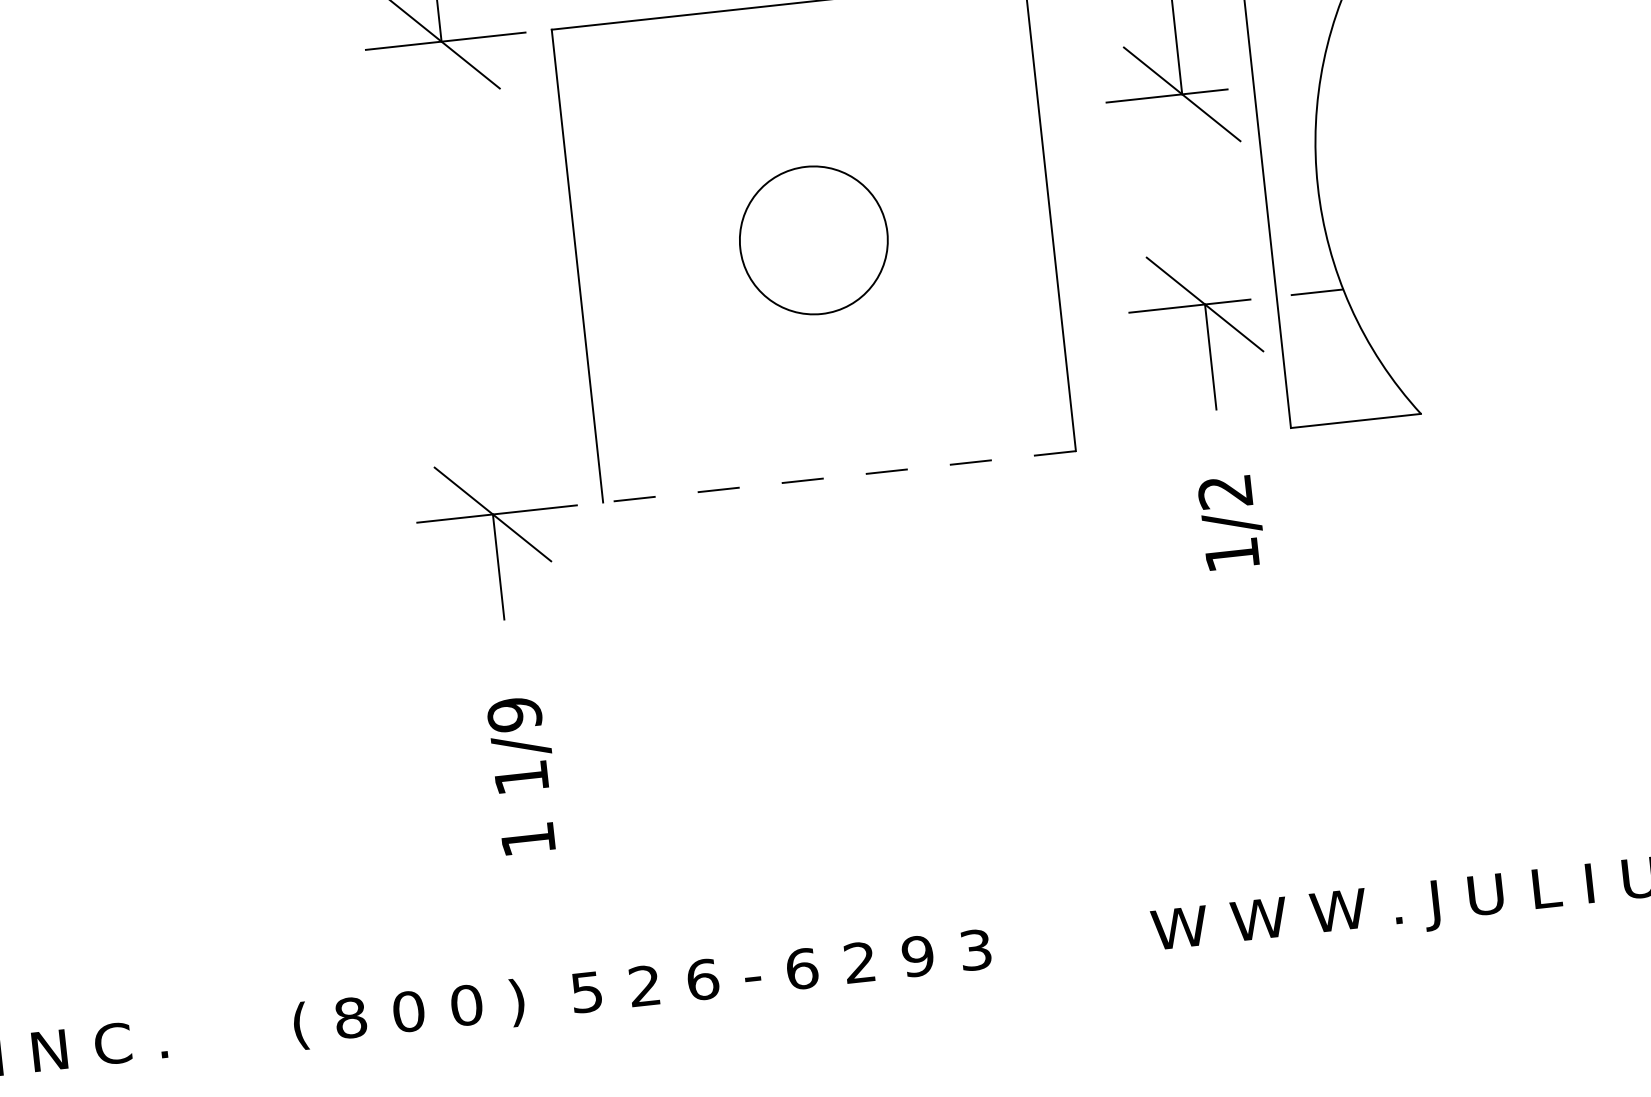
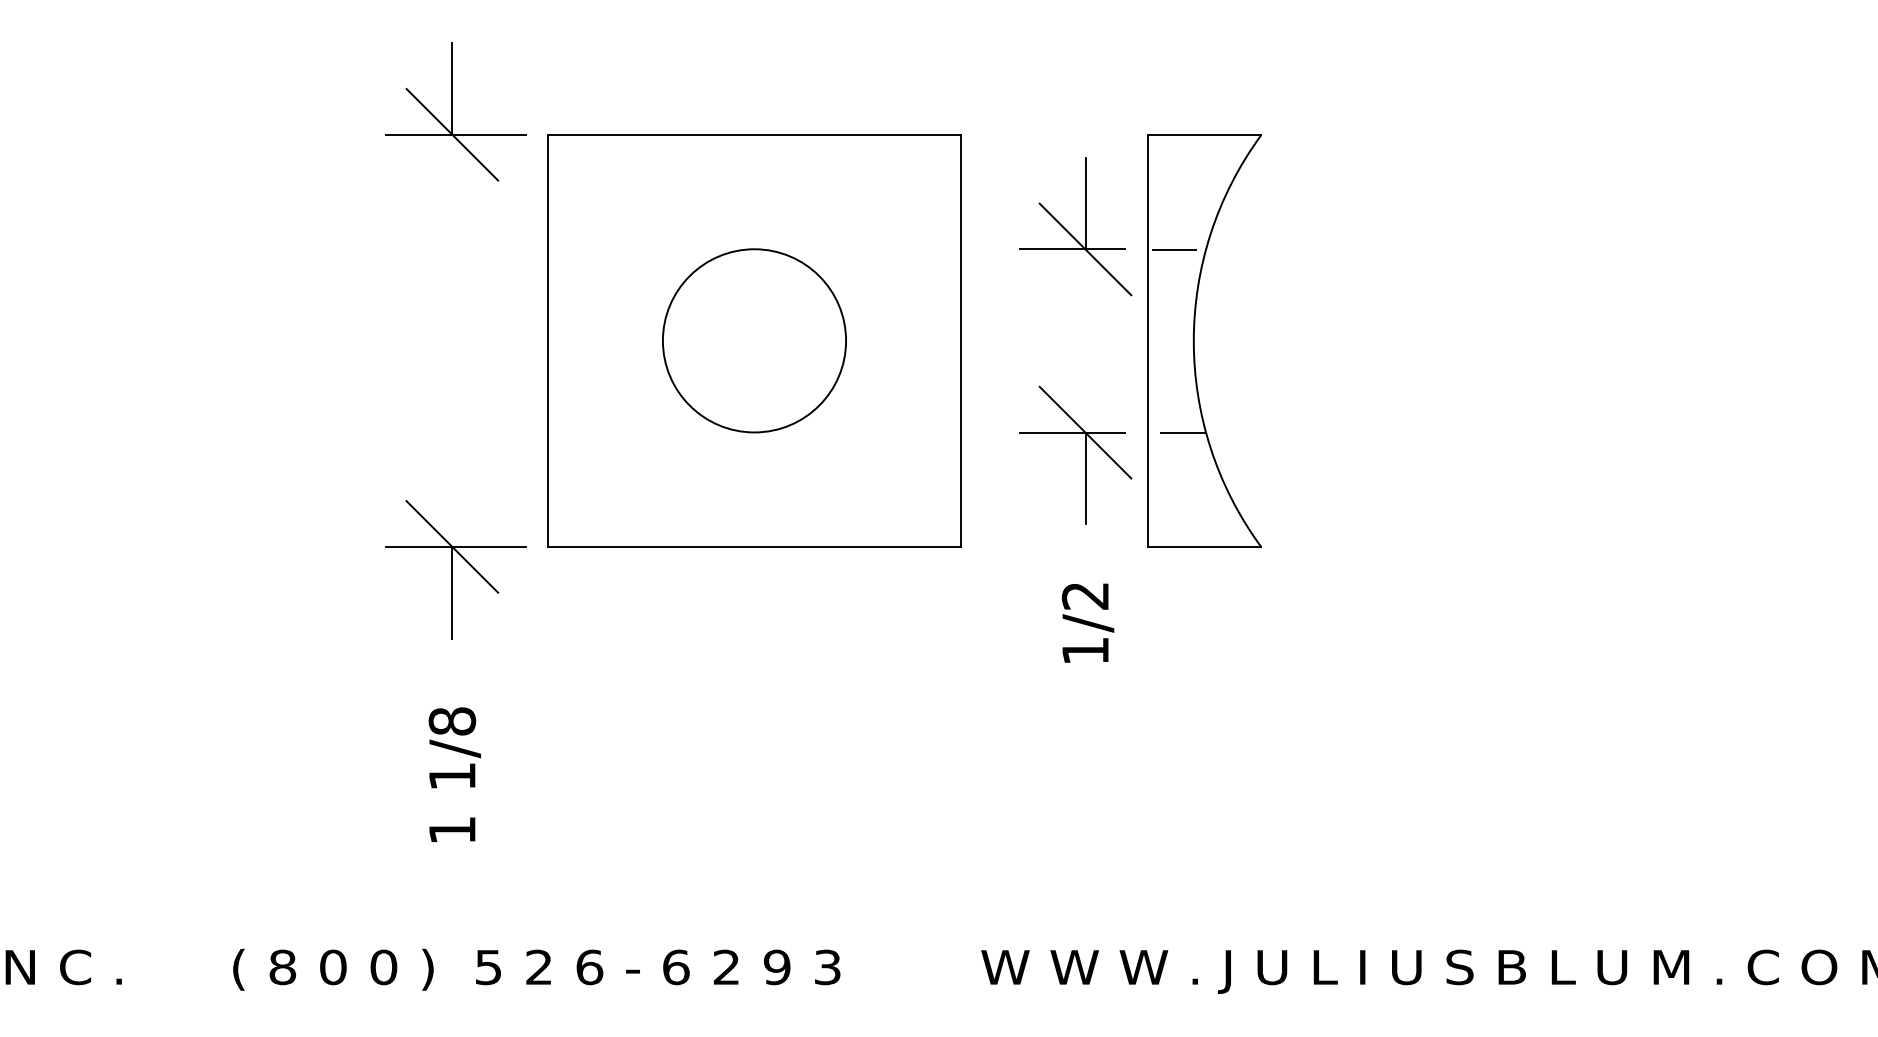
line: (1281, 83) -> (1172, 249), added
circle: (813, 240) -> (754, 340), size x1.43
line: (839, 476) -> (754, 546), dashed -> solid
text: (514, 714) -> (452, 721), 1/9 -> 1/8

